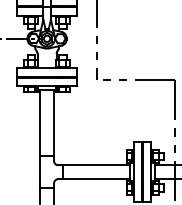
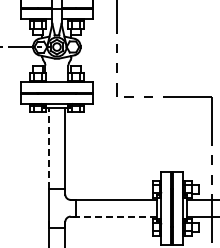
line: (40, 122) -> (48, 148), solid -> dashed
line: (93, 179) -> (113, 216), solid -> dashed

